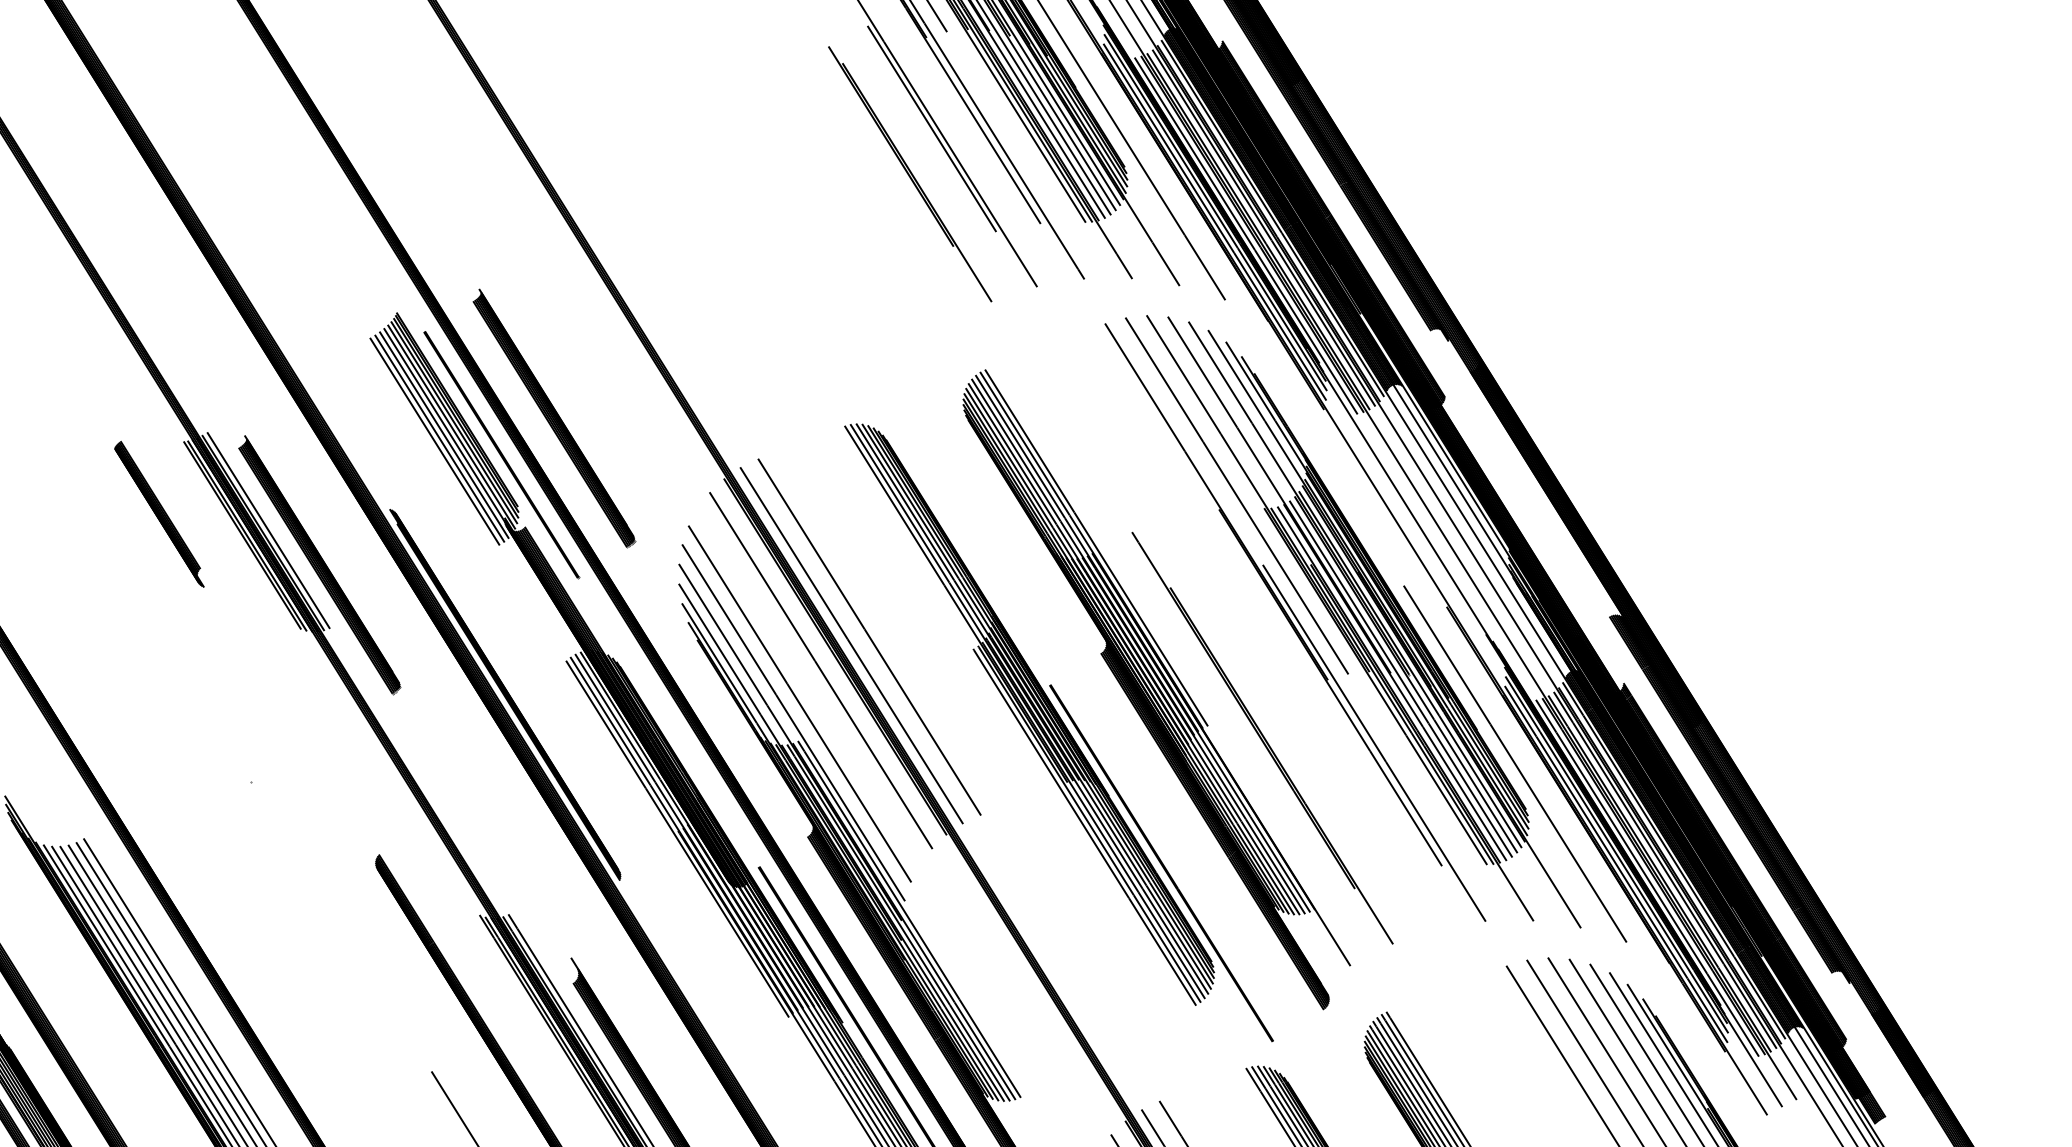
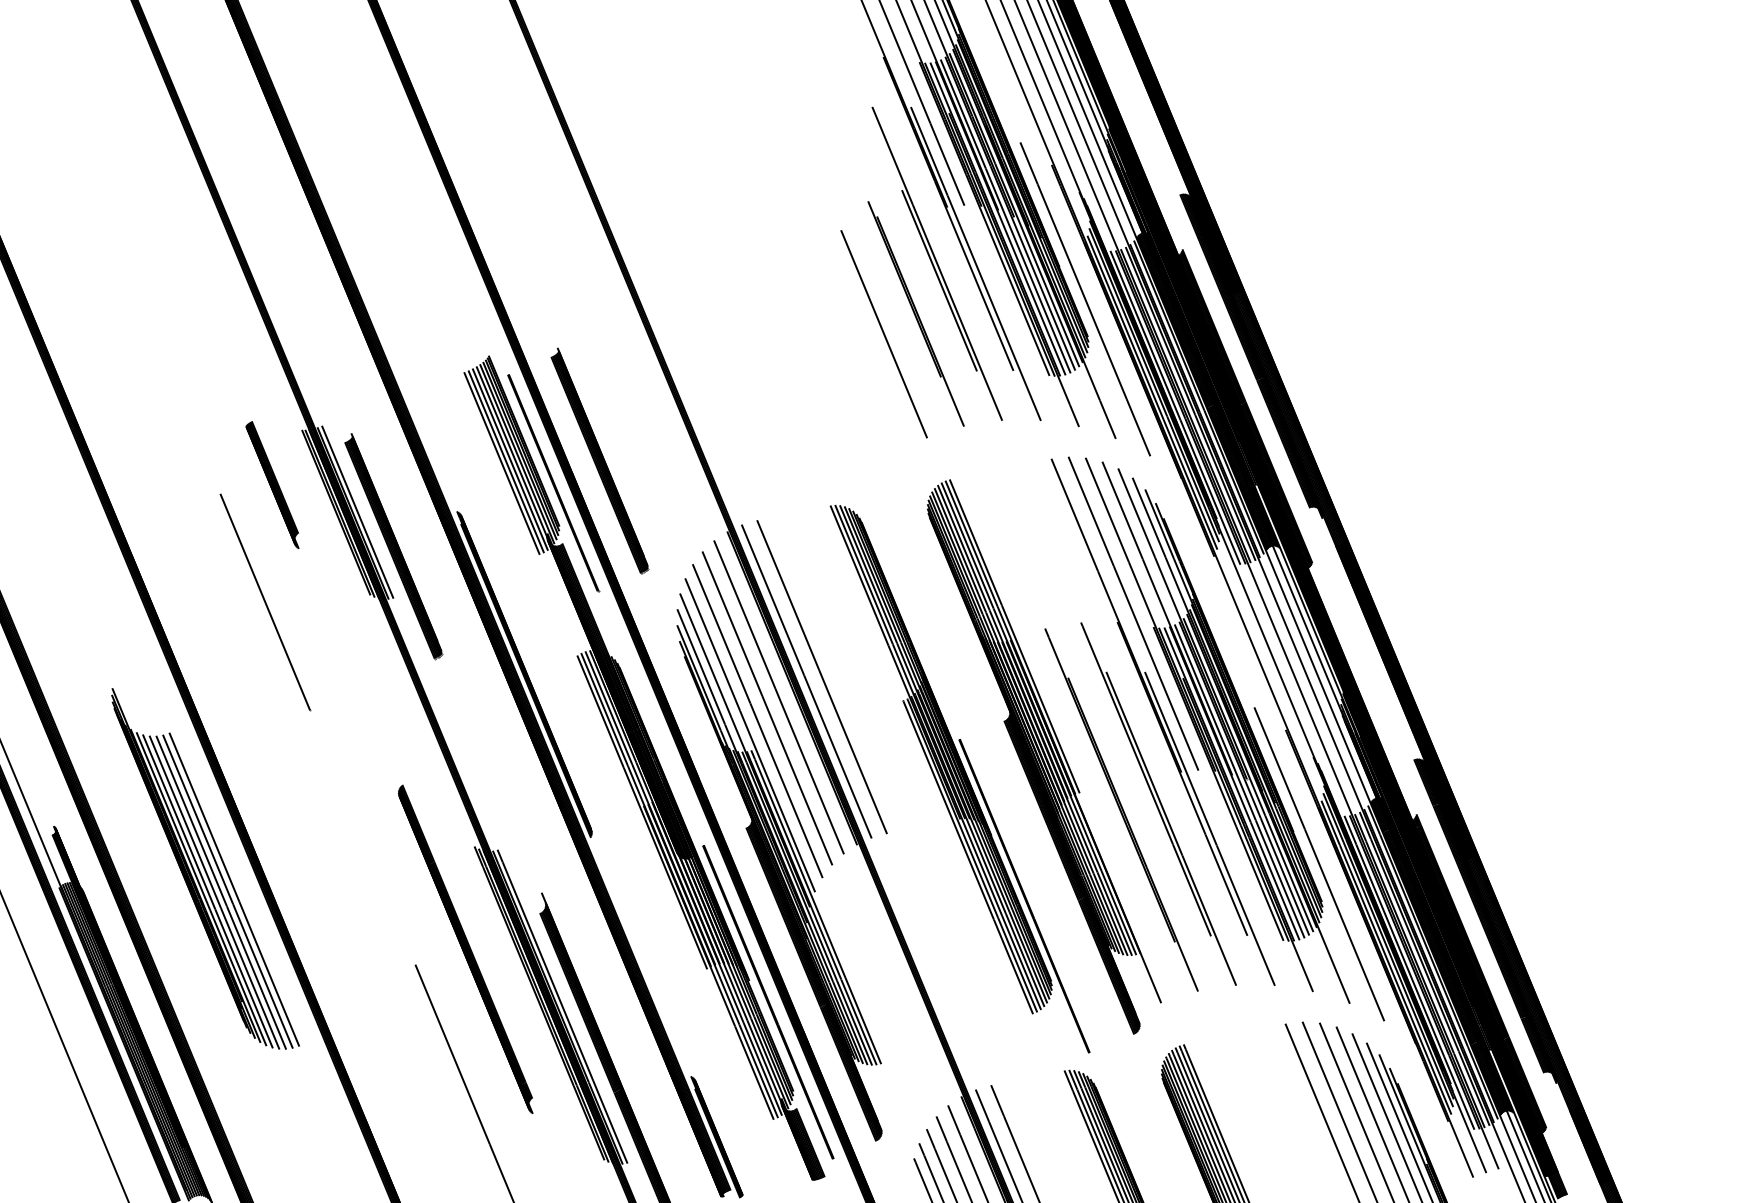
line: (875, 205) -> (884, 334), added
line: (174, 658) -> (265, 601), added
line: (809, 686) -> (767, 708), added
part: (1306, 722) -> (1158, 803), added

